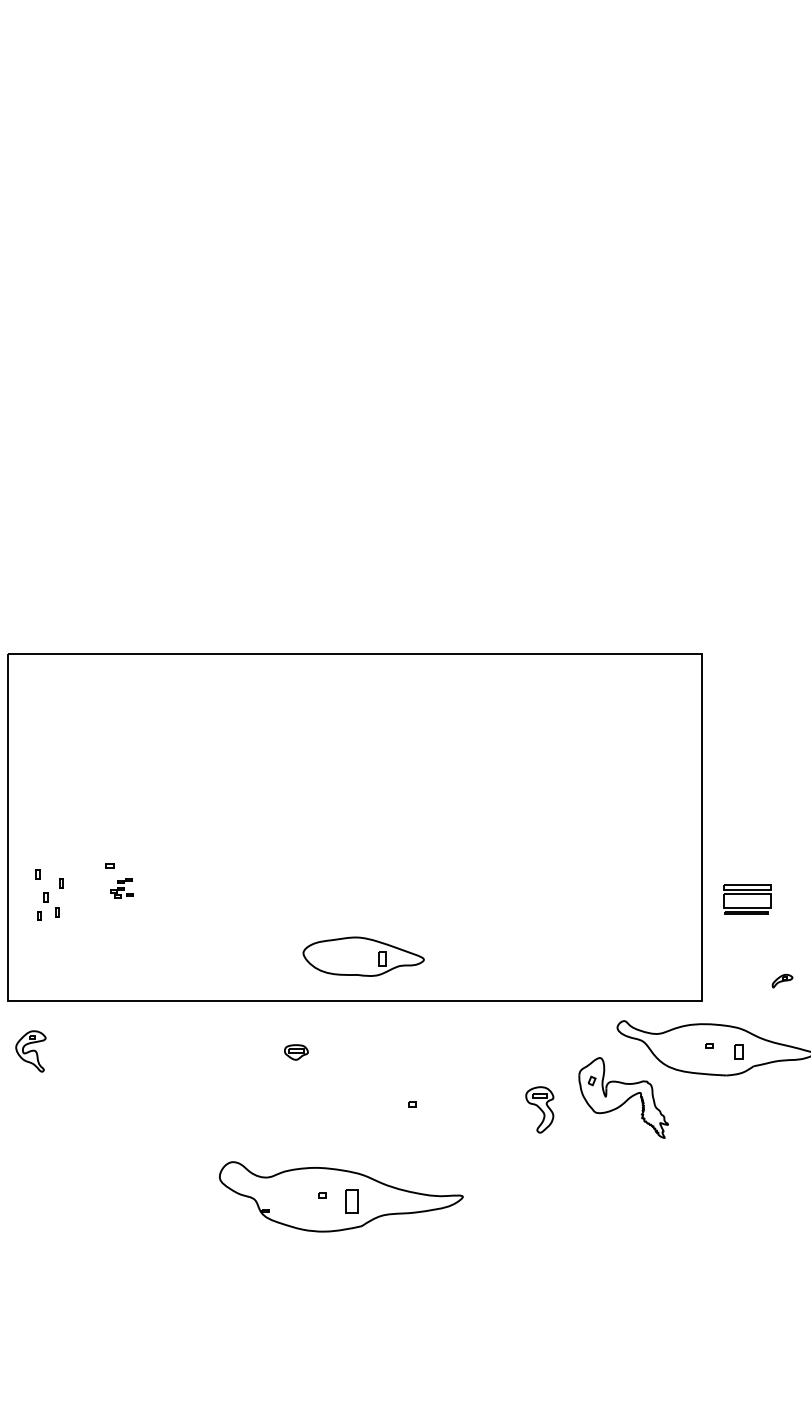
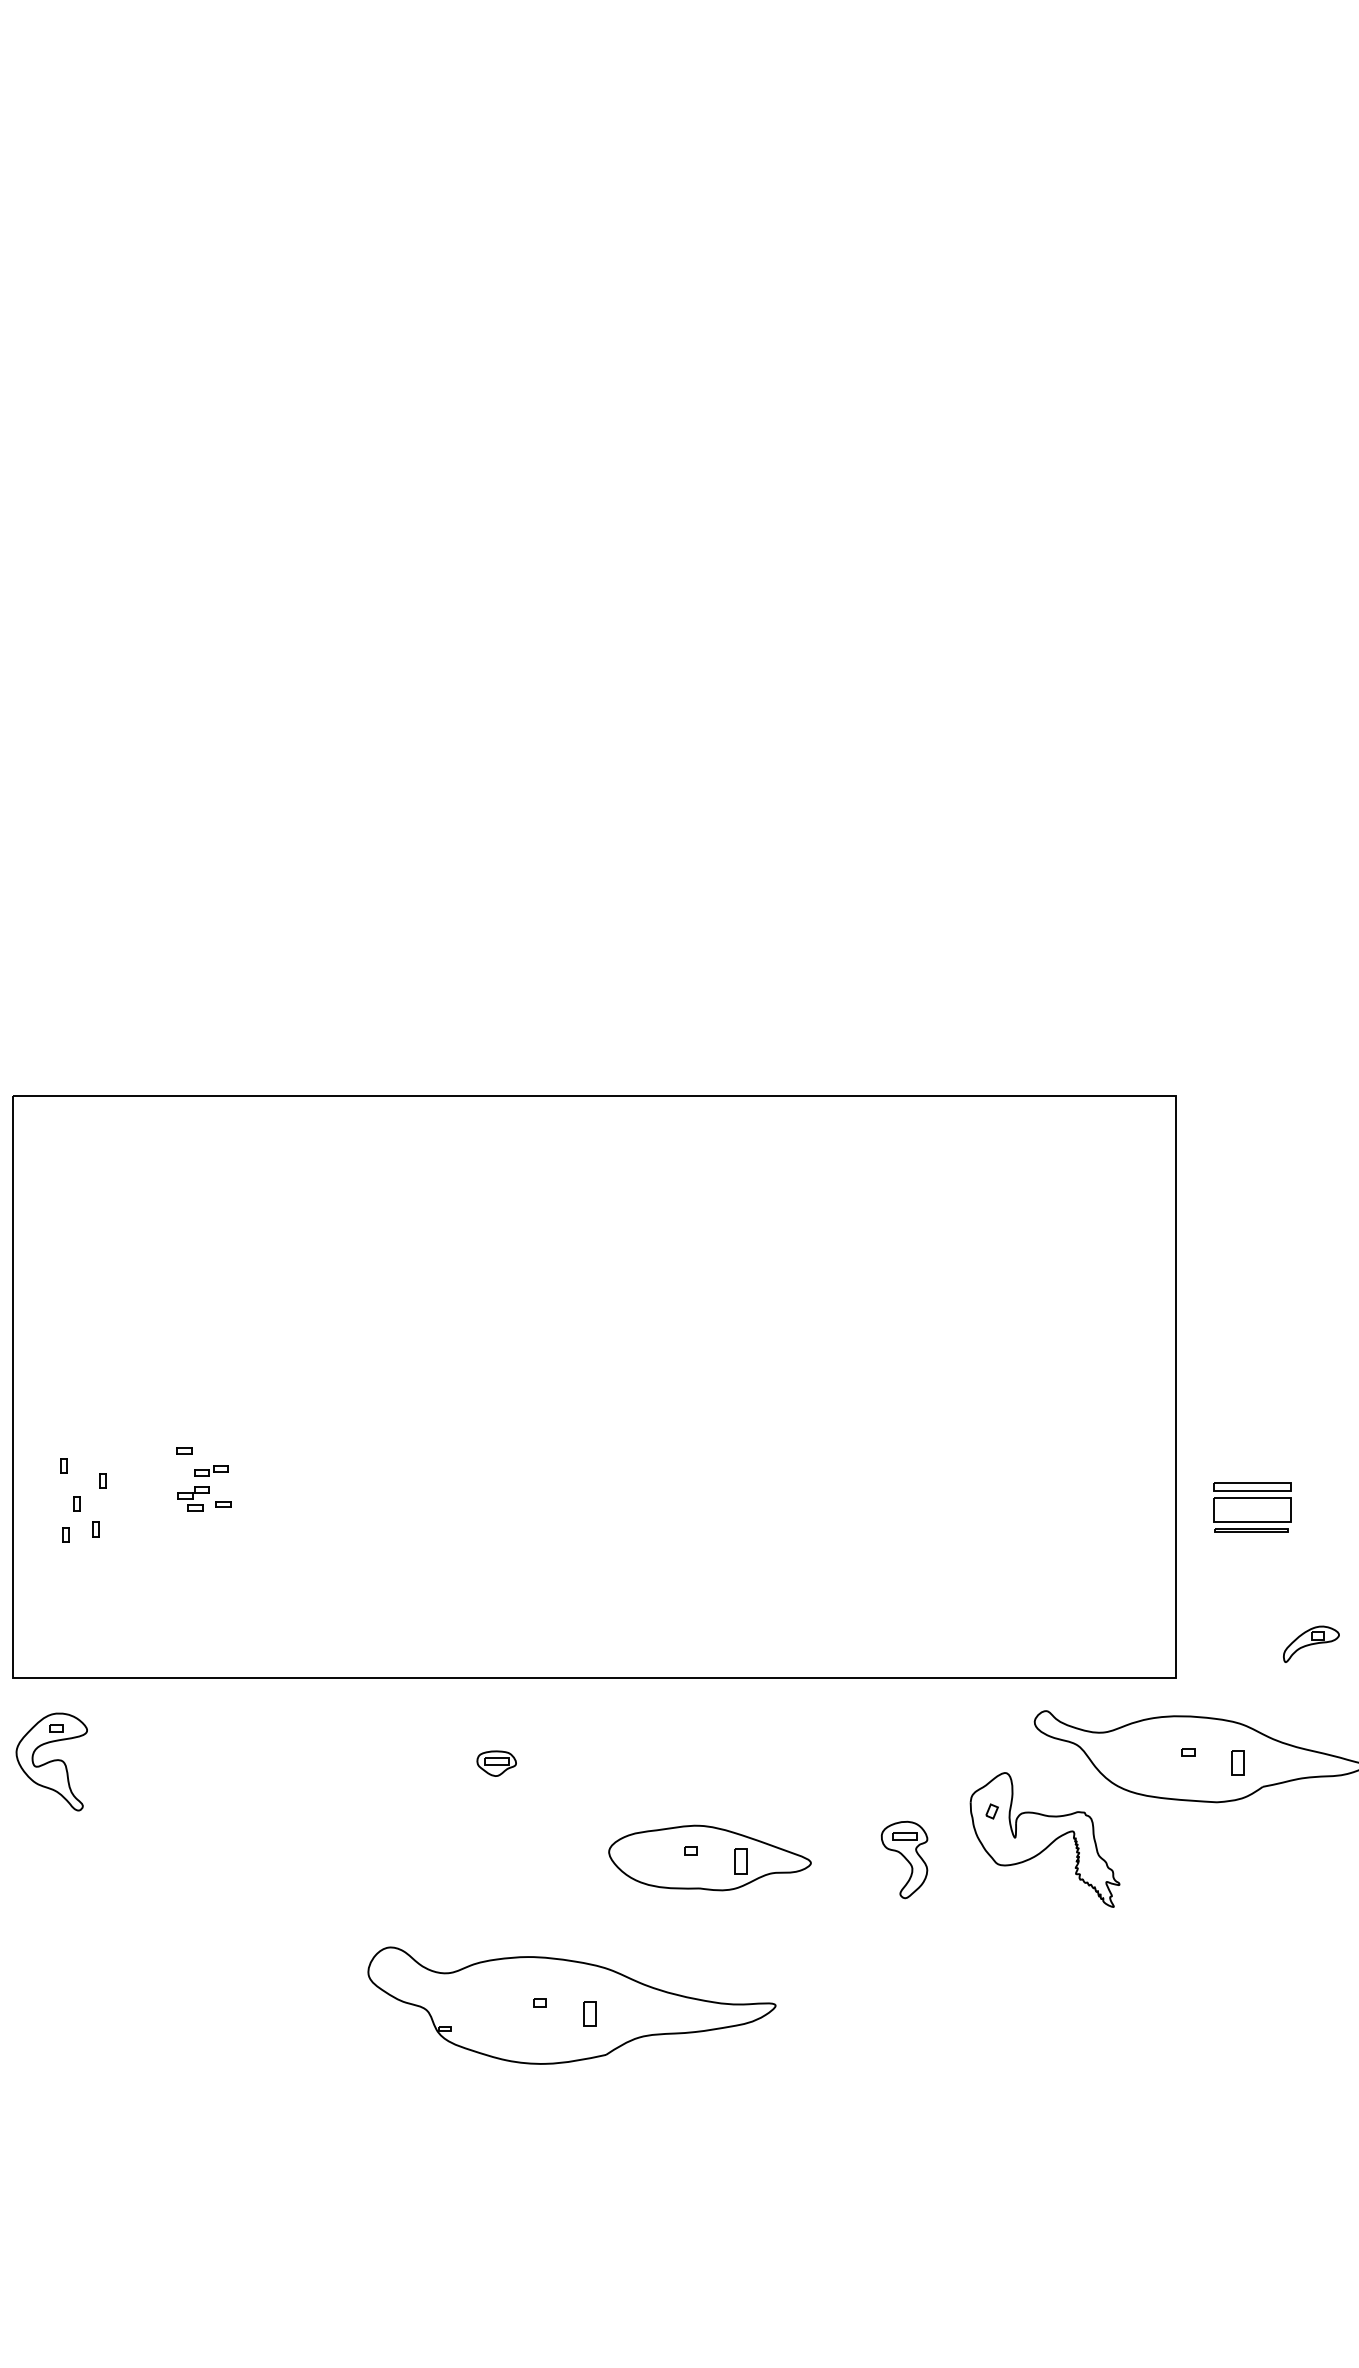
part: (121, 888) -> (203, 1488), size x1.43
part: (363, 956) -> (709, 1857), moved
part: (782, 980) -> (1311, 1643), size x1.67
part: (30, 1051) -> (51, 1762), size x1.43
part: (351, 1201) -> (589, 2013), size x0.62

